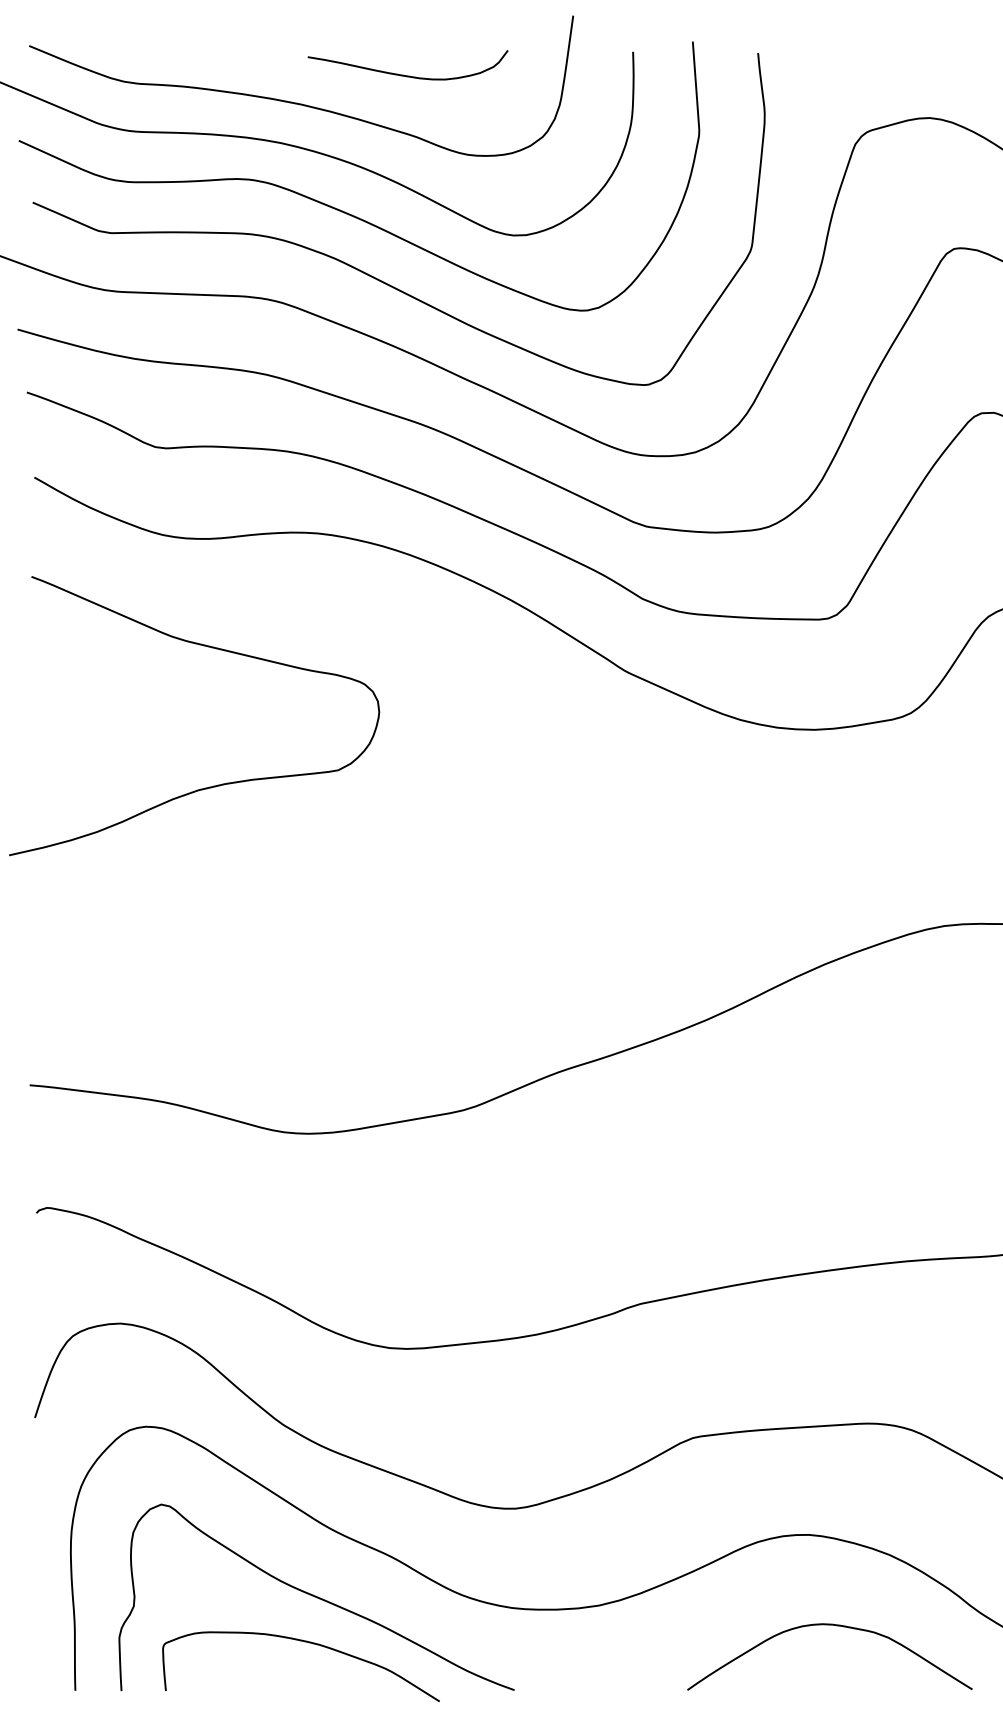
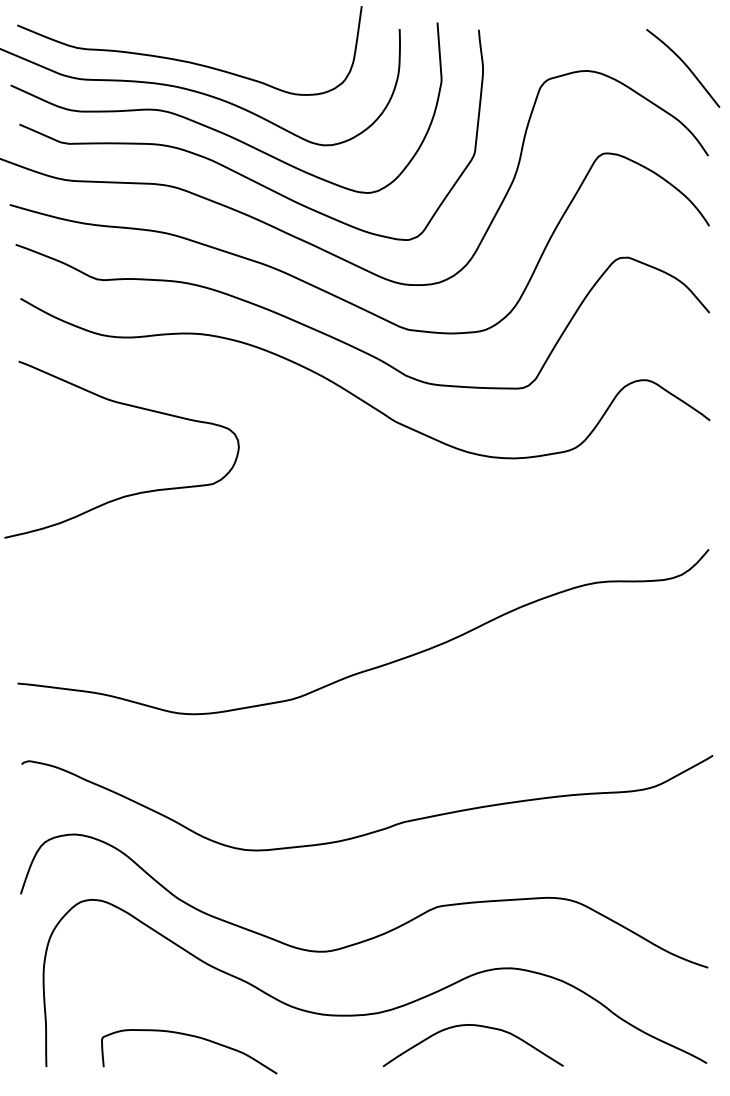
curve: (407, 74) -> (256, 43), removed
curve: (315, 1596) -> (198, 1007), removed
curve: (831, 1626) -> (474, 1026), moved

